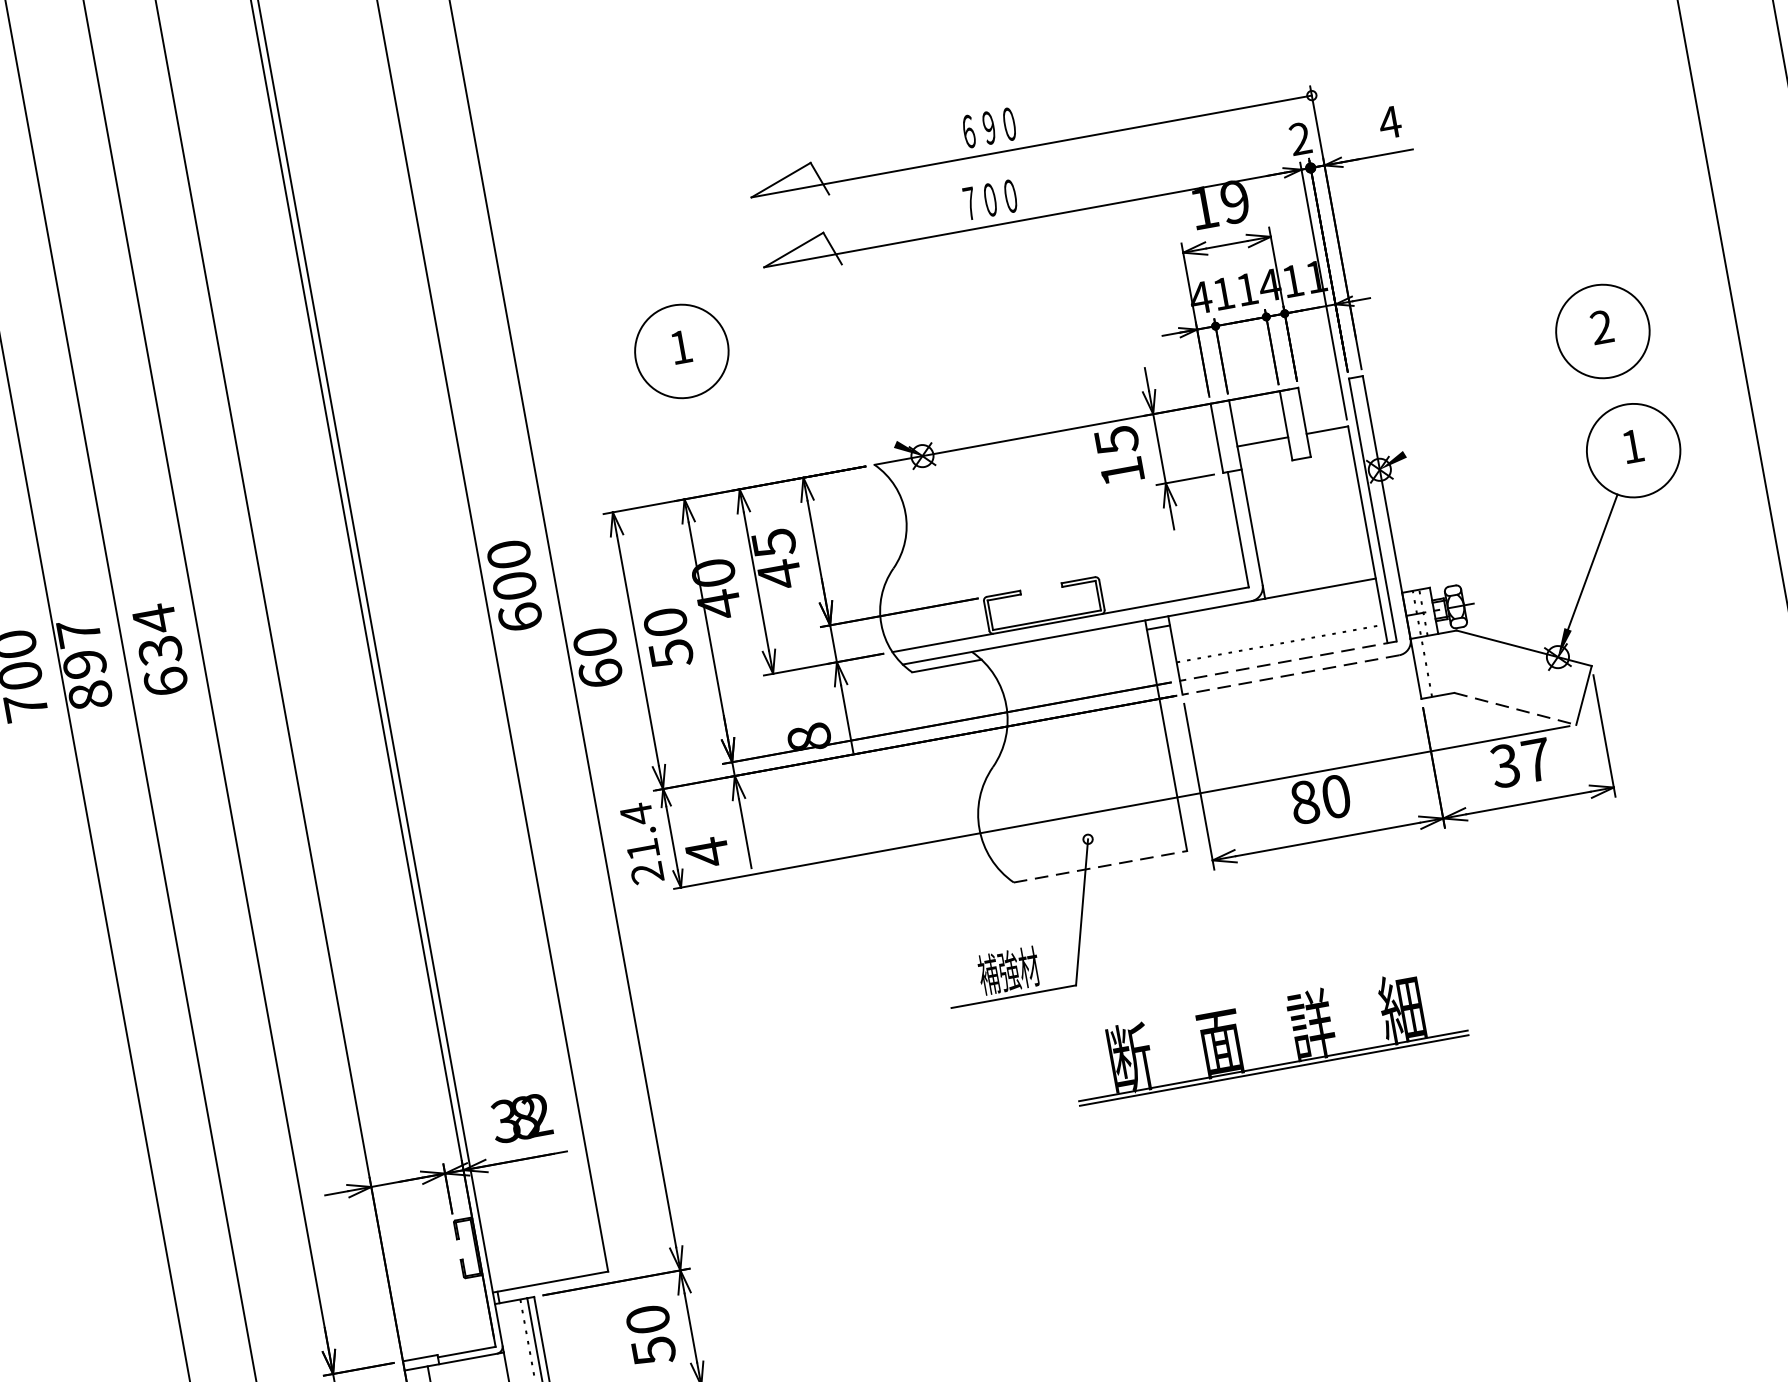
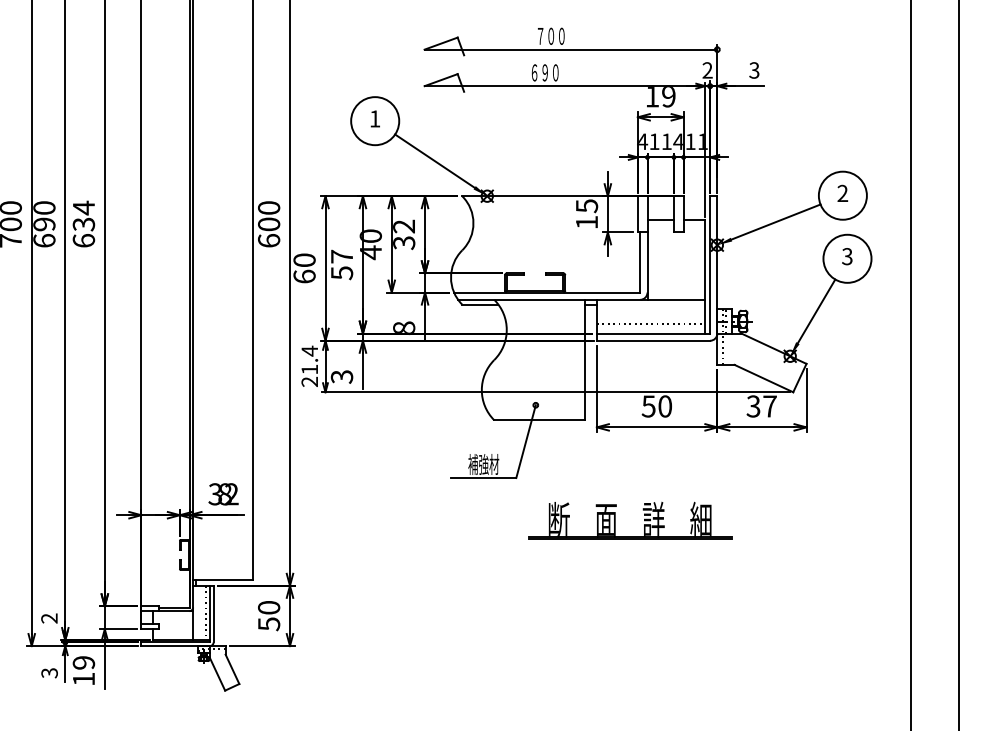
text: (1388, 122) -> (753, 70), 4 -> 3
text: (977, 128) -> (545, 35), ６９０ -> ７００
text: (979, 201) -> (539, 72), ７００ -> ６９０
line: (1482, 404) -> (775, 221), added
line: (809, 406) -> (434, 160), added
text: (1632, 446) -> (847, 256), 1 -> 3
text: (777, 558) -> (404, 234), 45 -> 32
text: (664, 622) -> (341, 256), 50 -> 57
line: (1288, 661) -> (653, 333), dashed -> solid
text: (84, 664) -> (44, 224), 897 -> 690
line: (1290, 674) -> (653, 340), dashed -> solid
line: (1516, 708) -> (764, 378), dashed -> solid
text: (1304, 802) -> (648, 406), 80 -> 50
text: (706, 851) -> (341, 376), 4 -> 3
line: (1102, 866) -> (540, 420), dashed -> solid
part: (1294, 1029) -> (644, 520), moved

